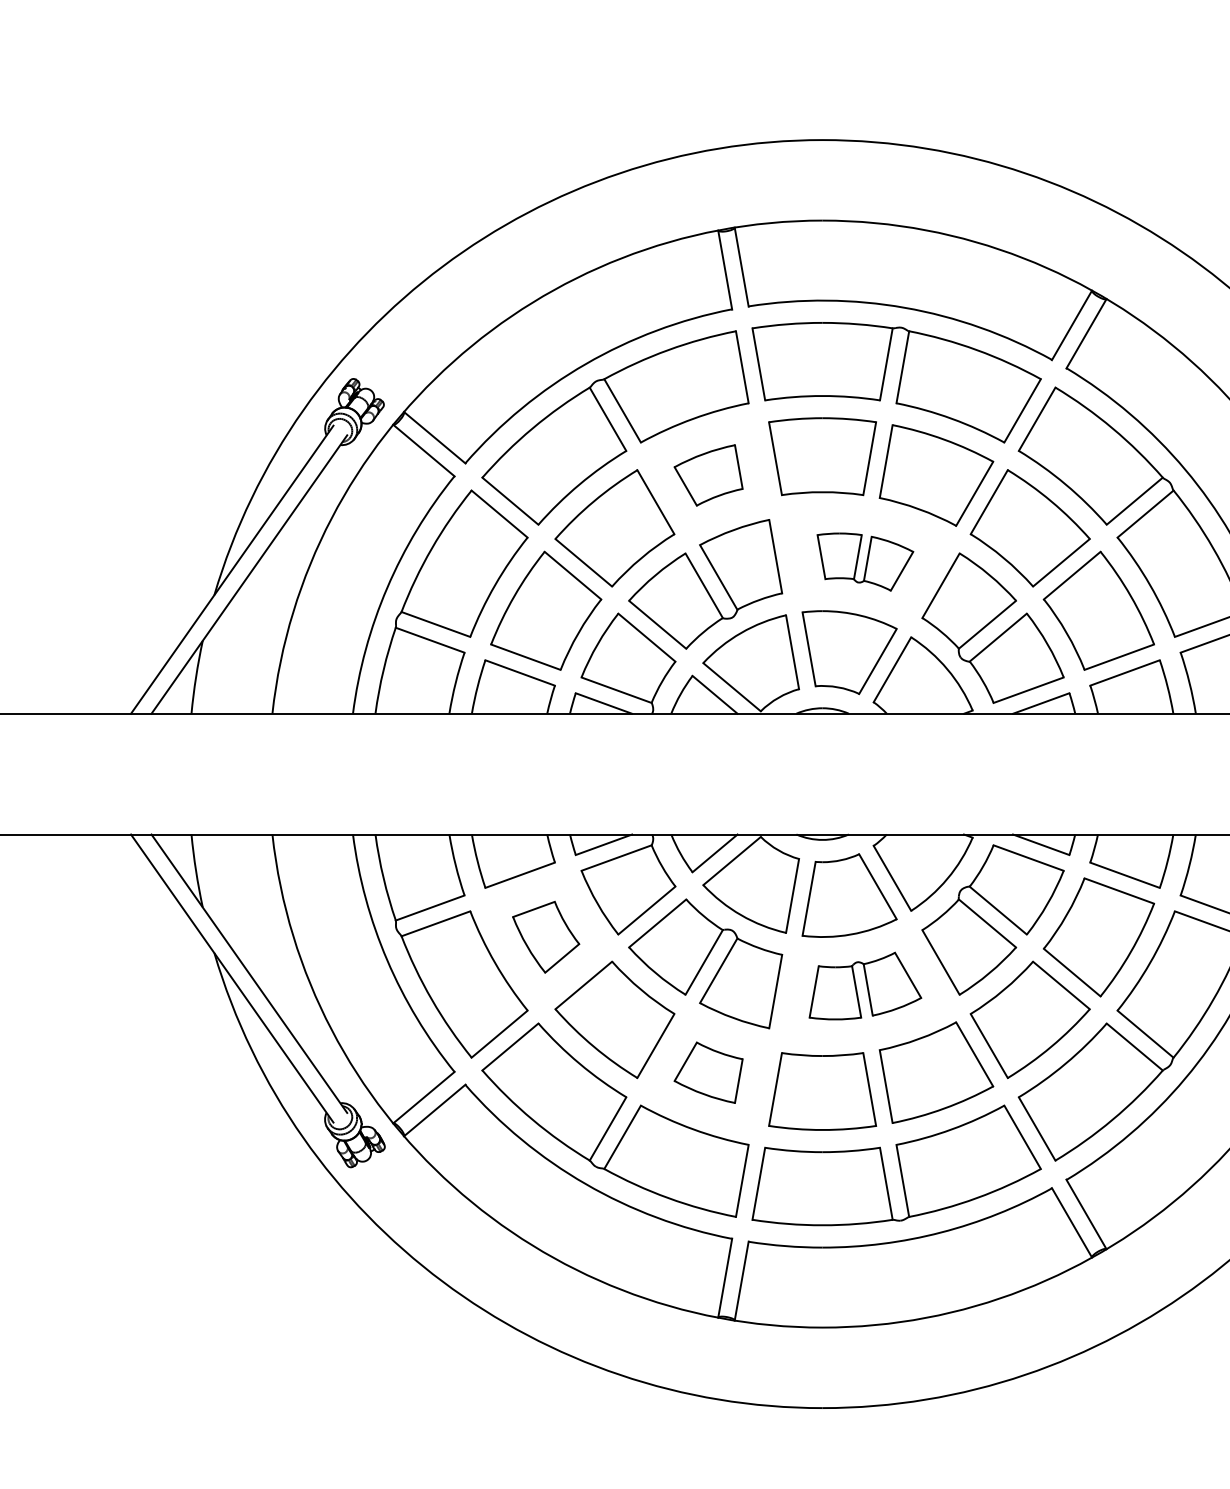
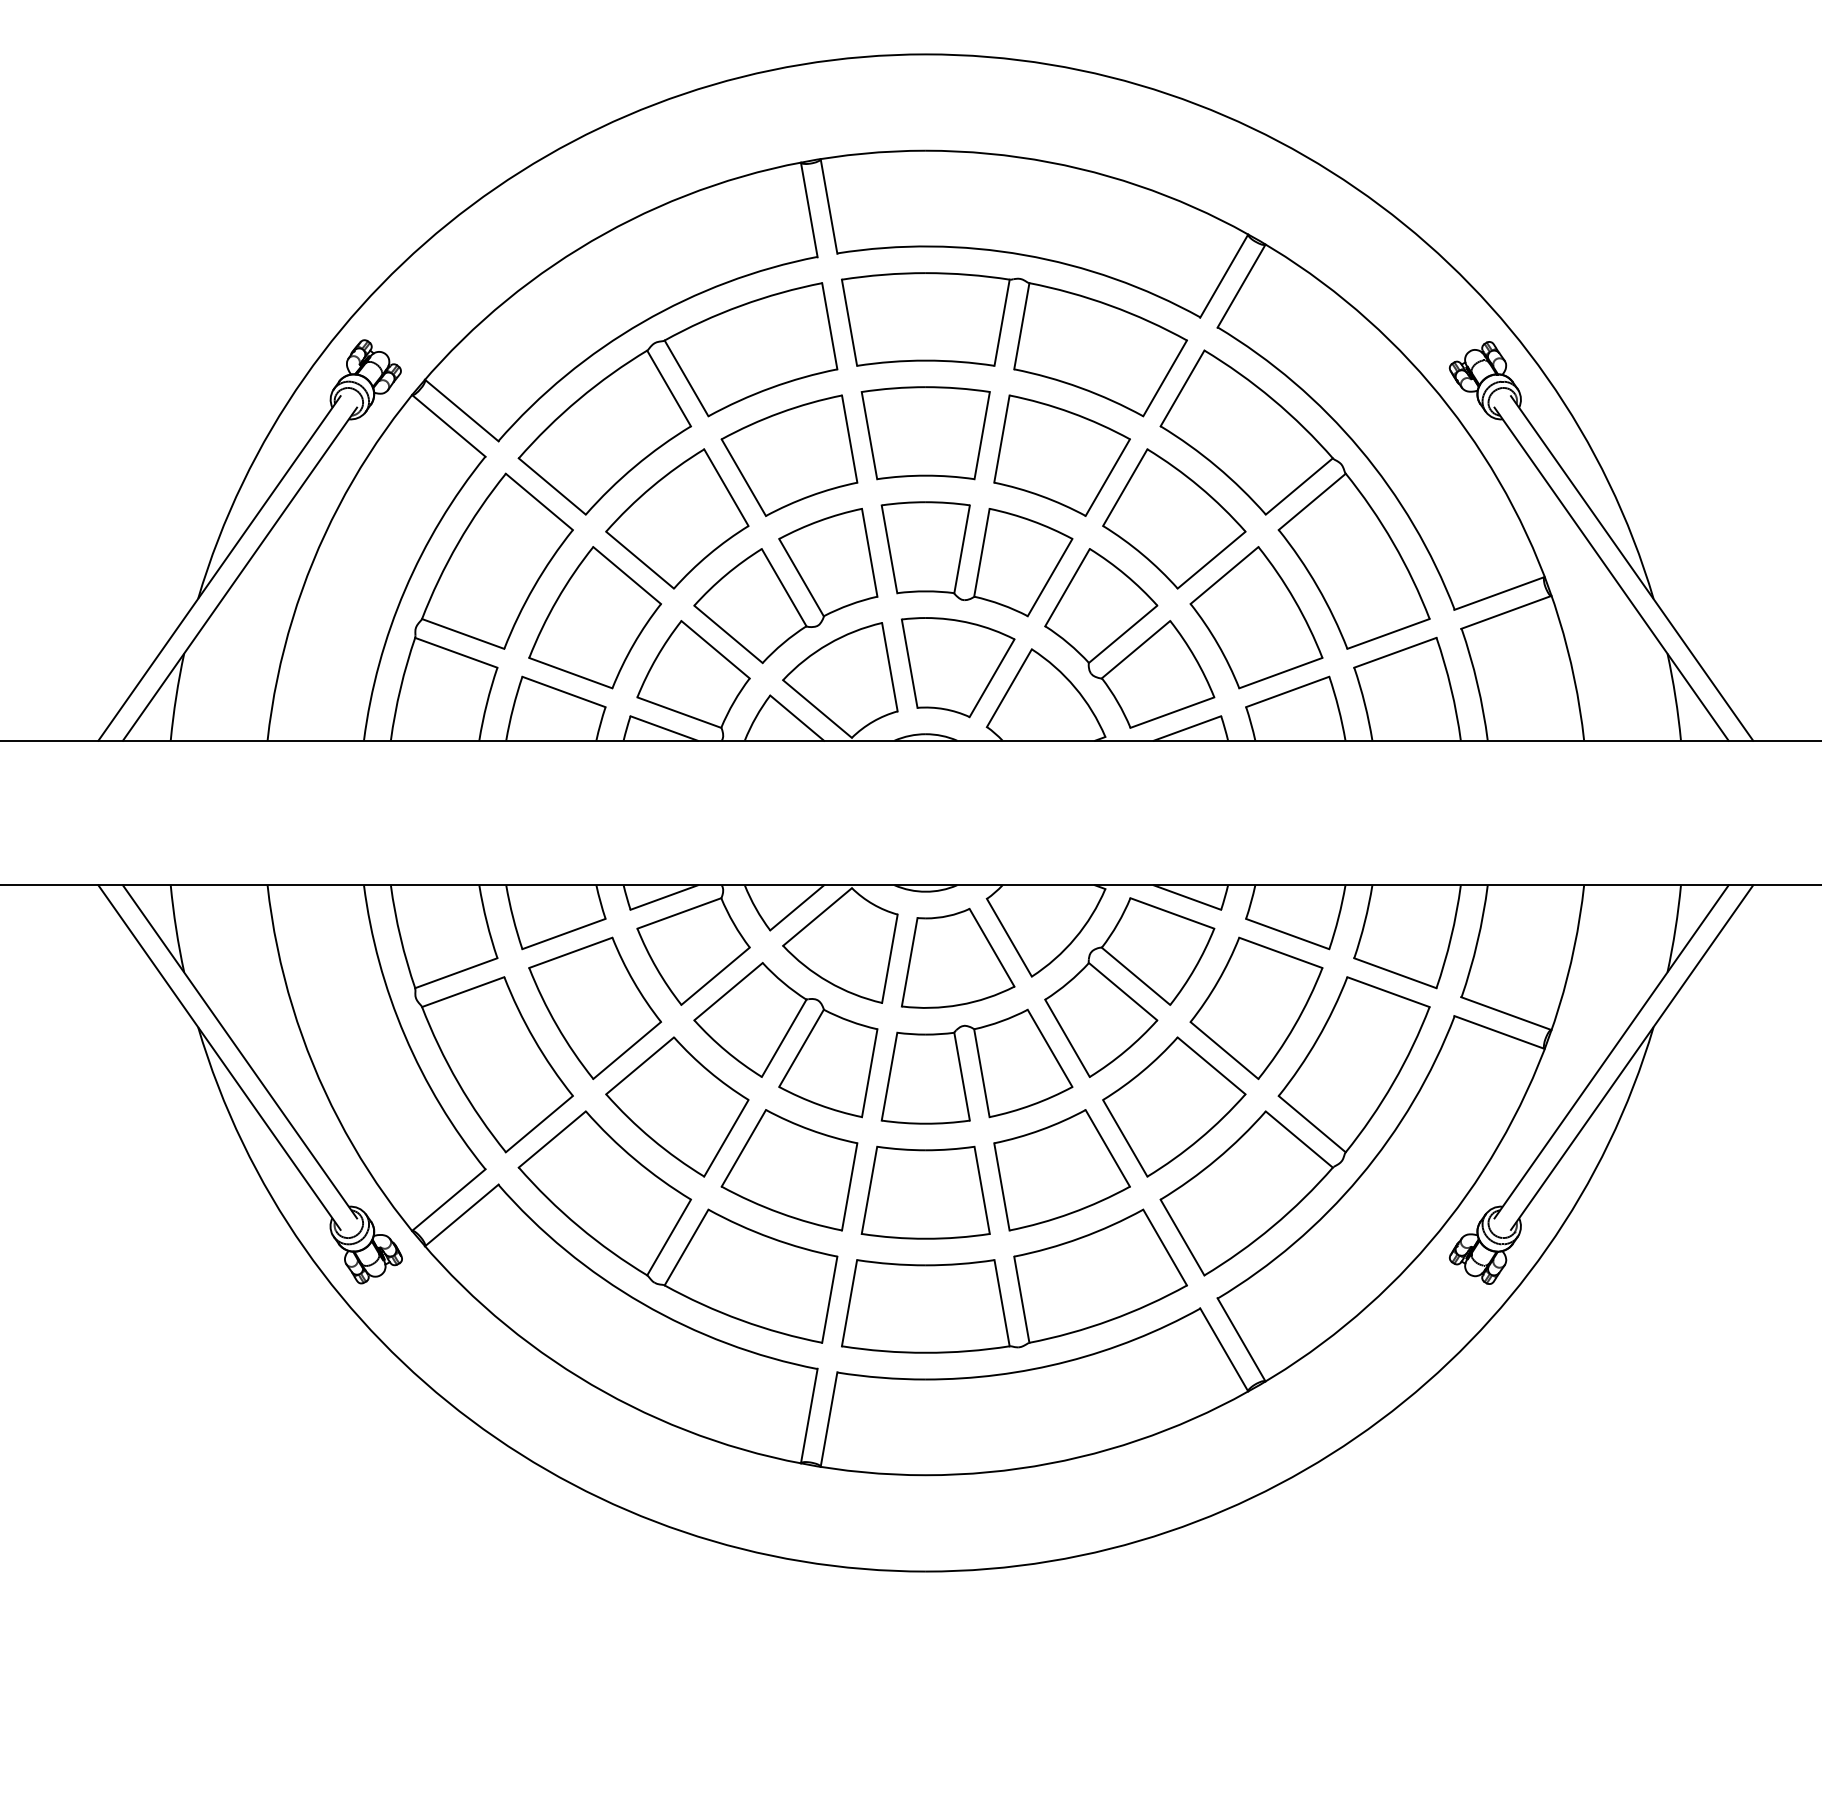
part: (708, 475) -> (789, 455), size x1.67
part: (864, 562) -> (976, 559), size x1.67
part: (545, 936) -> (594, 1007), size x1.67
part: (864, 985) -> (976, 1066), size x1.43
part: (708, 1072) -> (789, 1170), size x1.67

